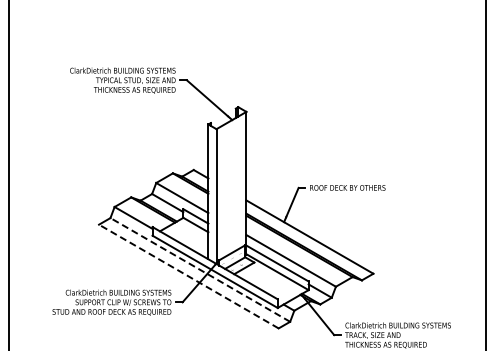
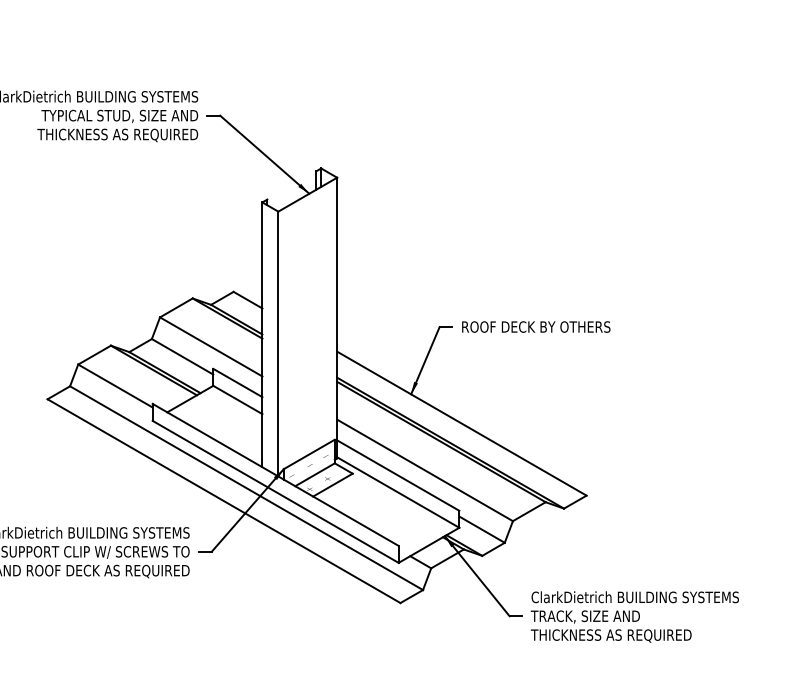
line: (200, 269) -> (246, 487), dashed -> solid
line: (188, 276) -> (223, 501), dashed -> solid

